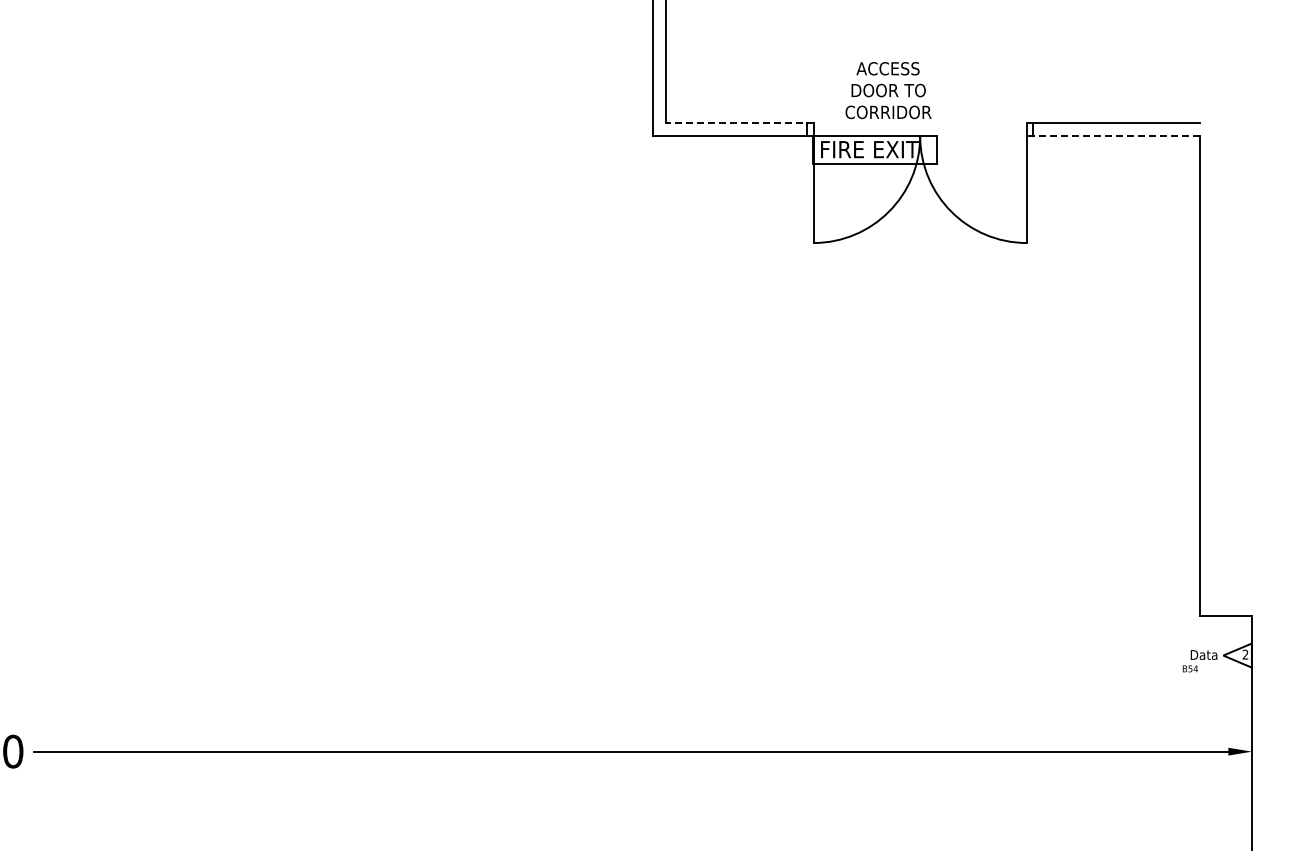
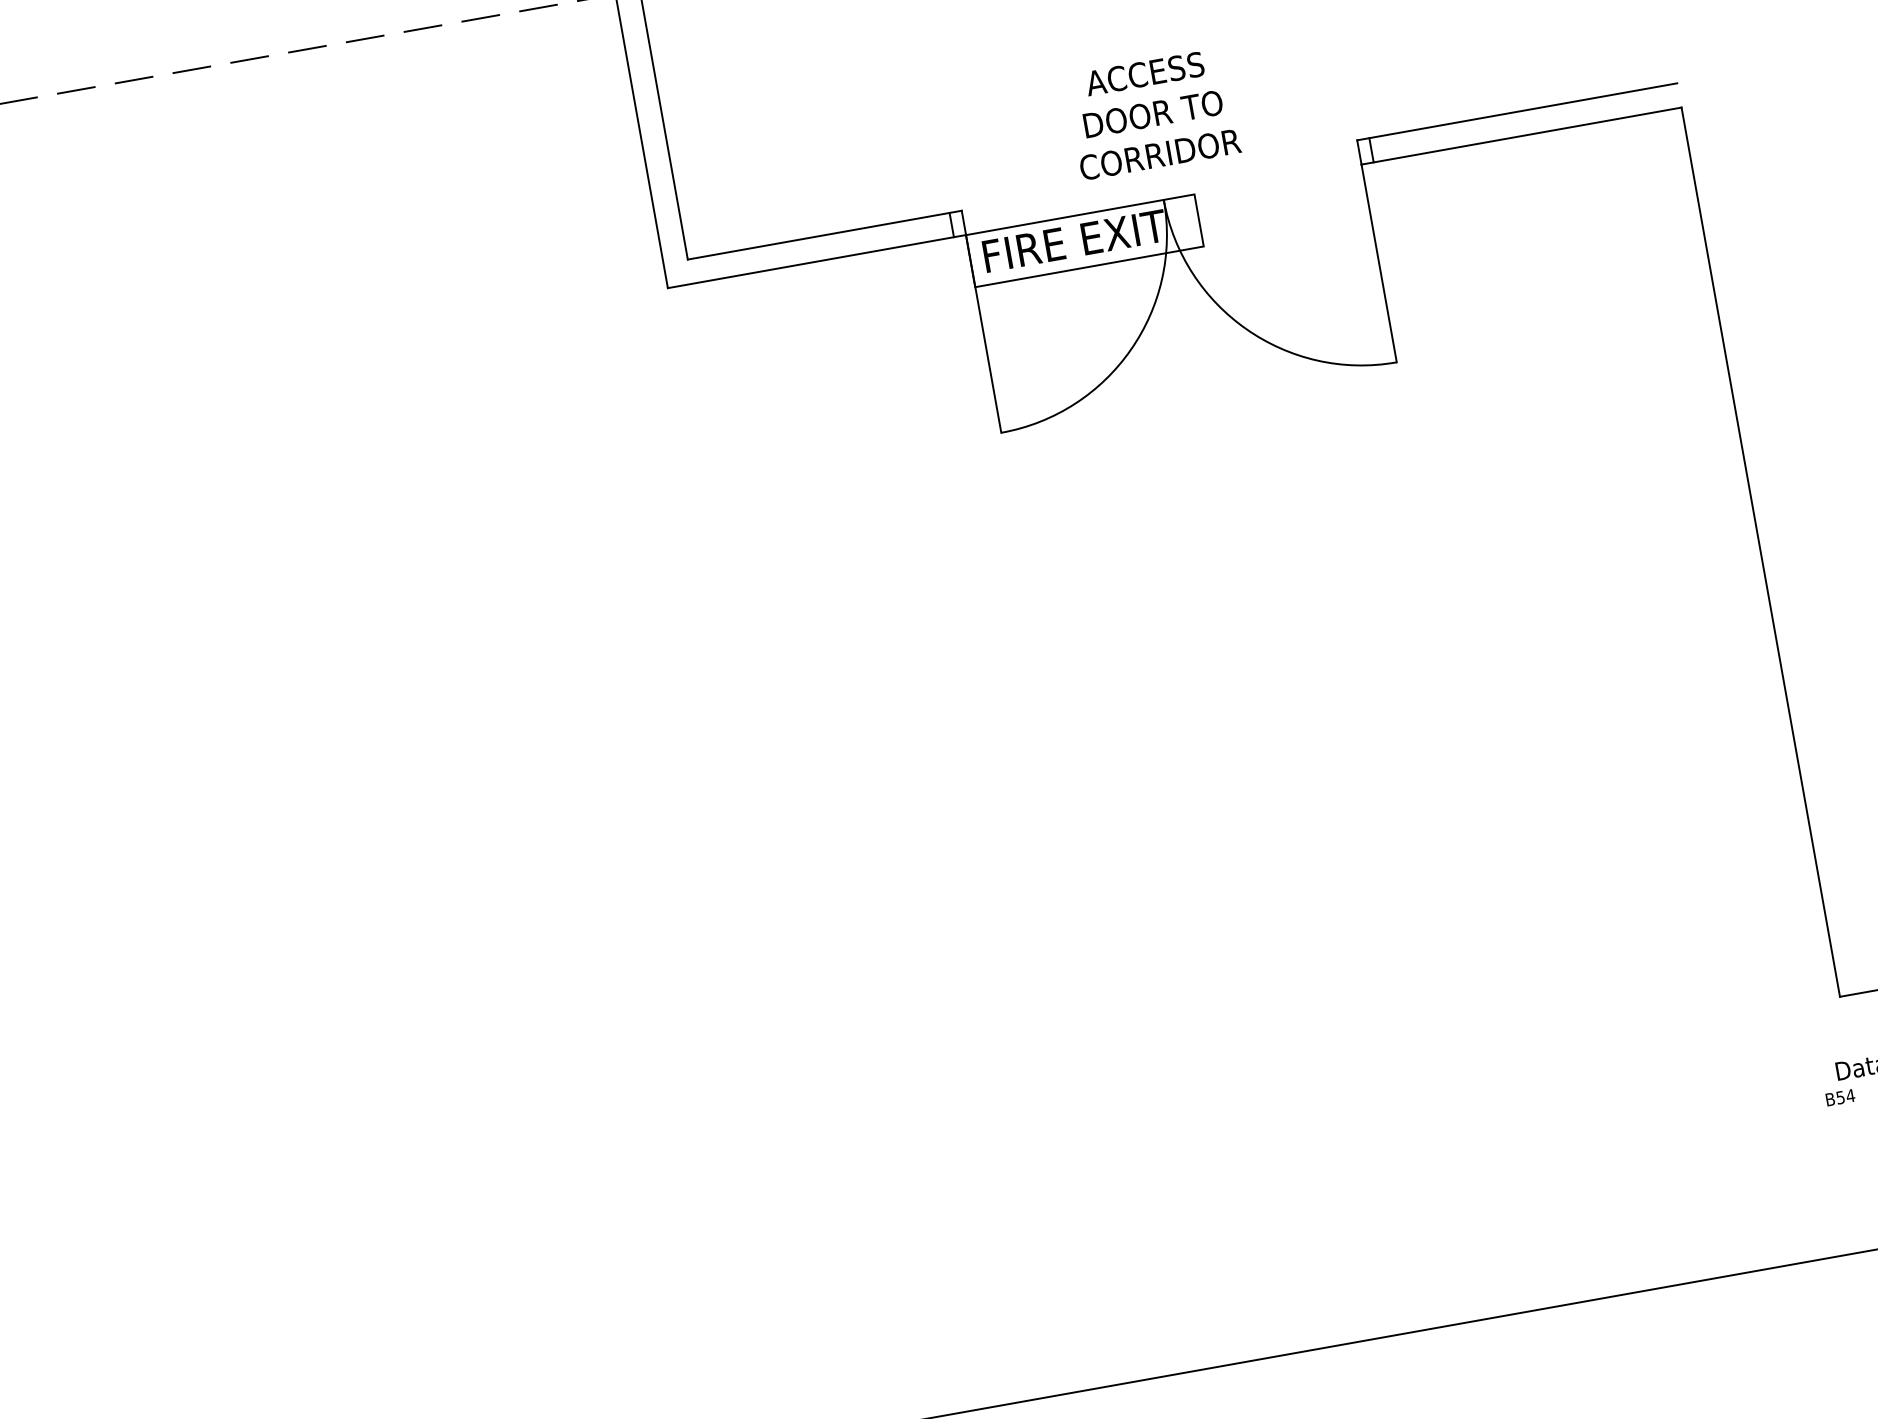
text: (888, 90) -> (1152, 114), moved
line: (739, 123) -> (824, 235), dashed -> solid
line: (1112, 136) -> (1520, 136), dashed -> solid

